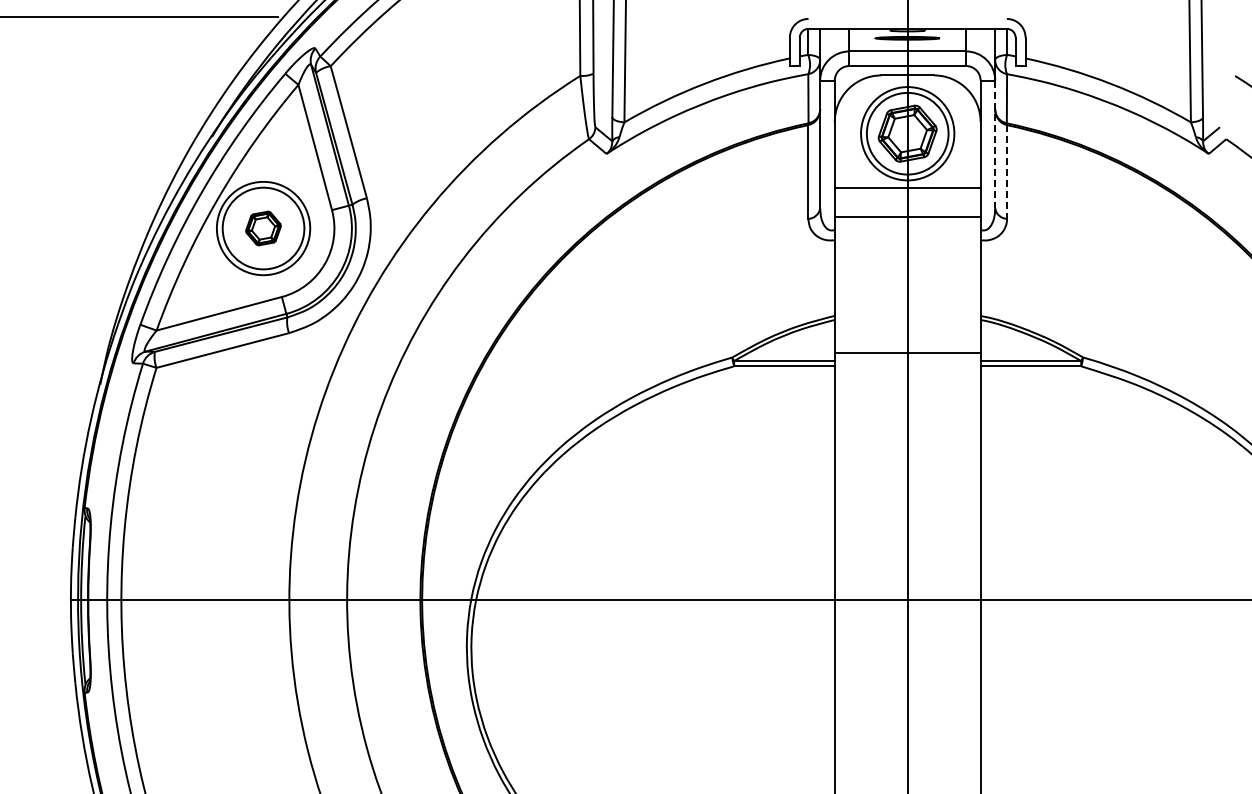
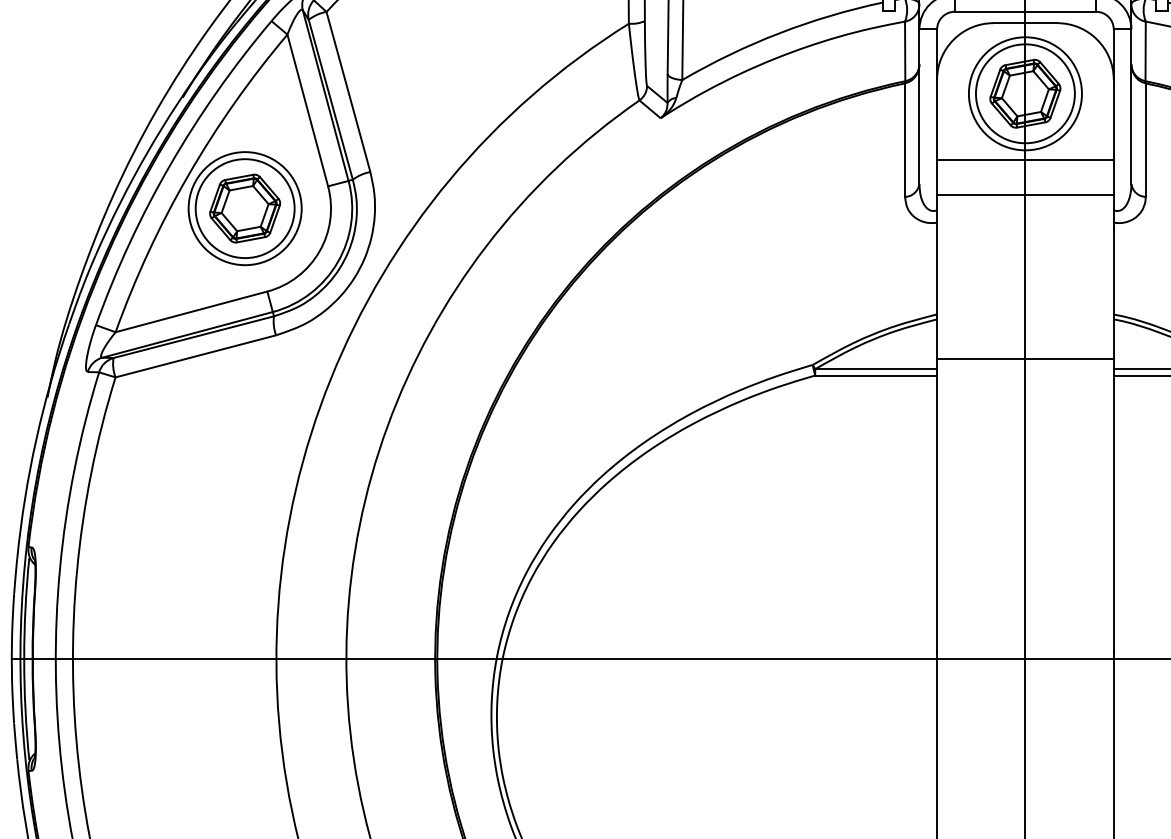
line: (995, 144) -> (1131, 106), dashed -> solid
line: (1007, 171) -> (1146, 139), dashed -> solid
part: (263, 228) -> (245, 208), size x1.67

